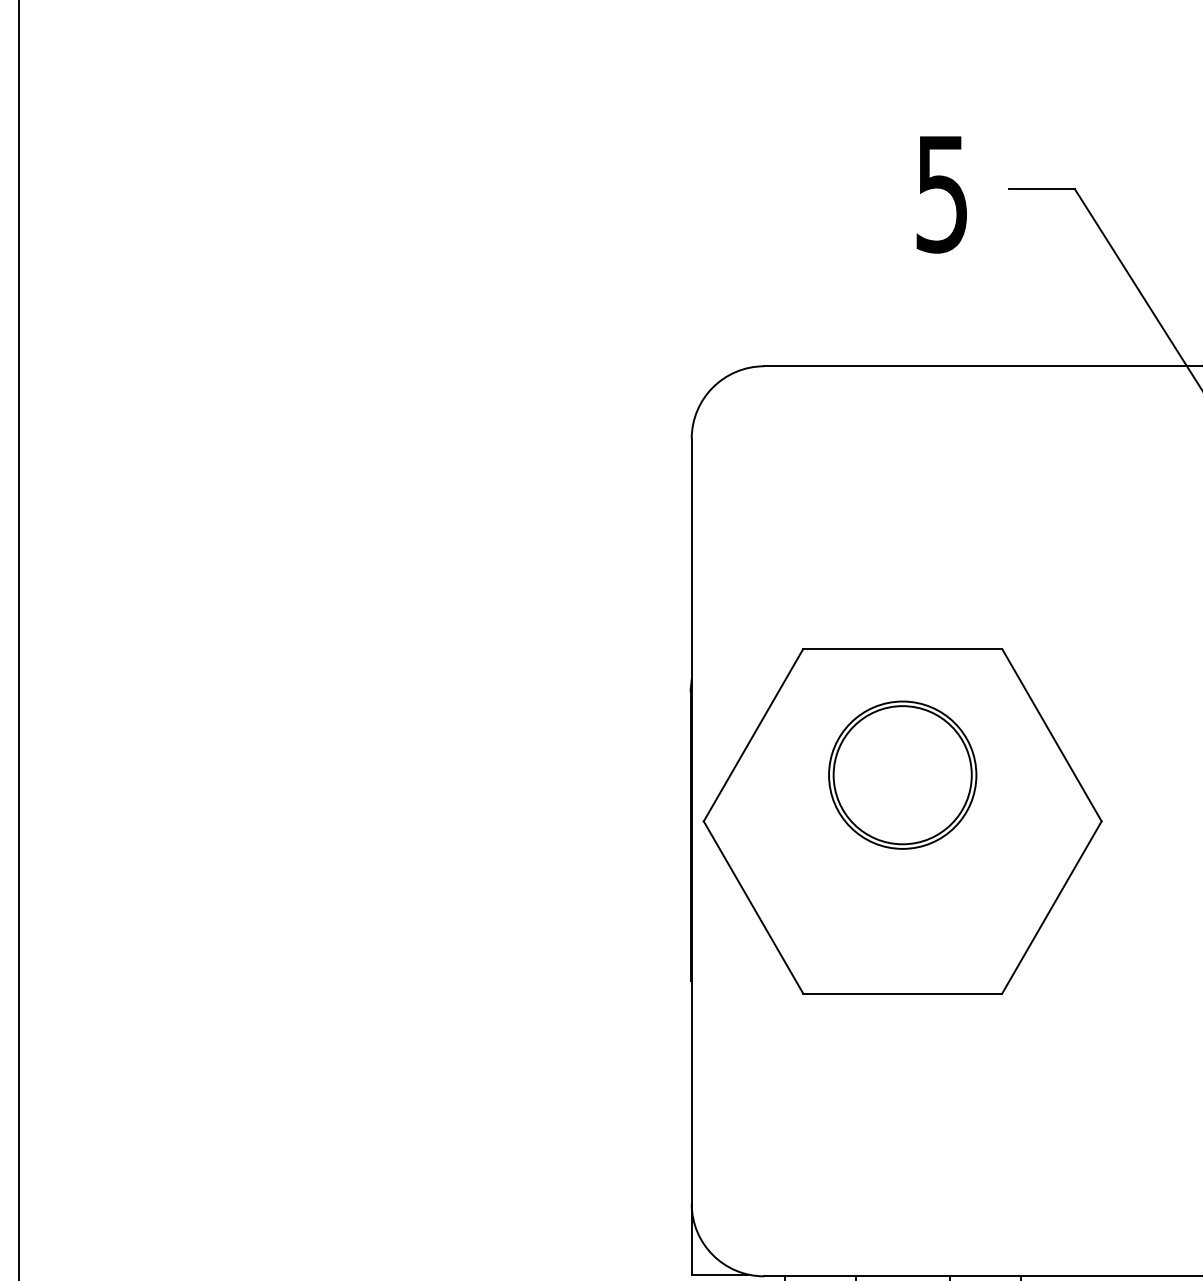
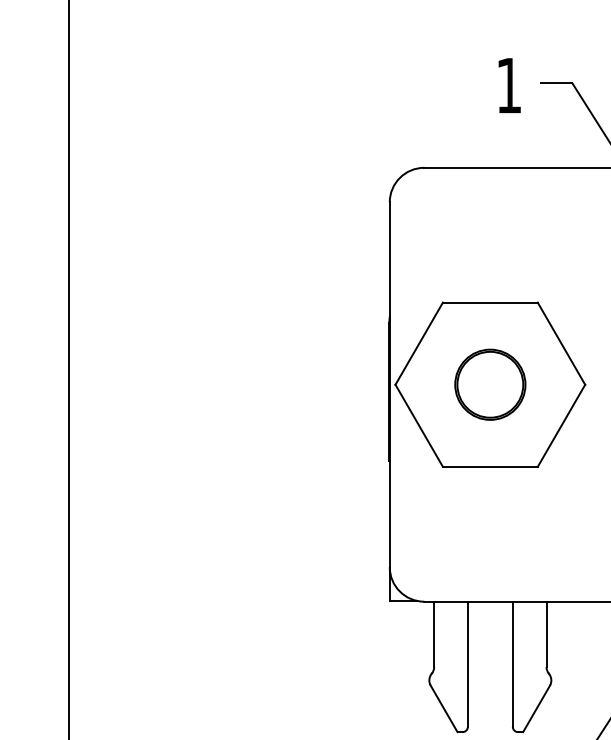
text: (940, 195) -> (508, 86), 5 -> 1
part: (903, 774) -> (490, 384), moved

